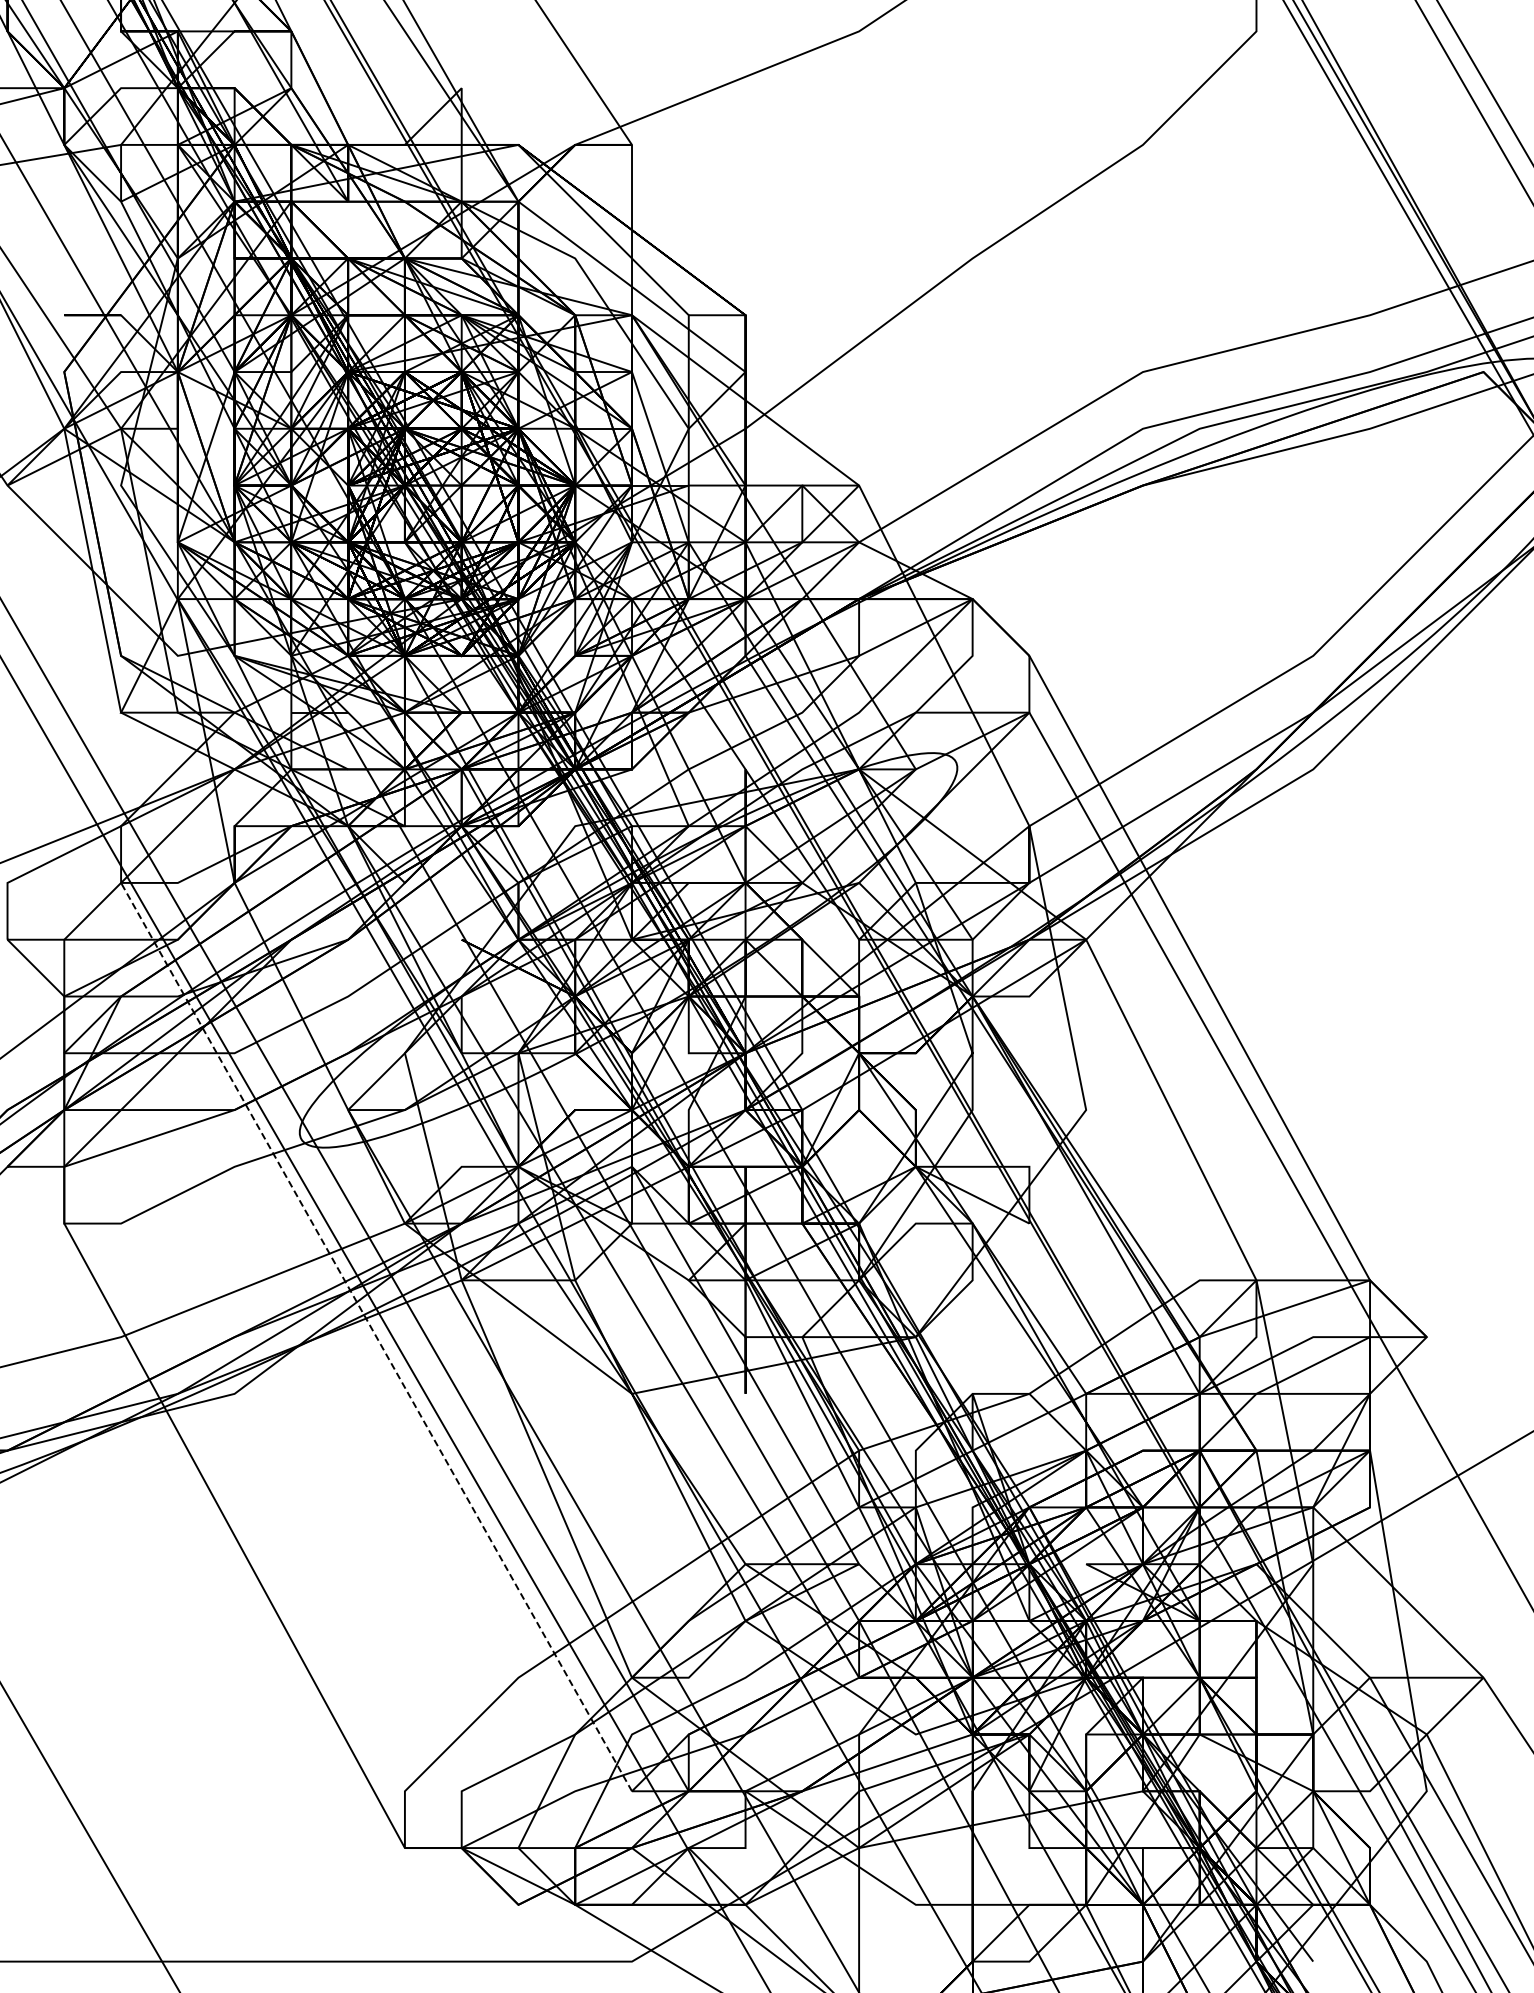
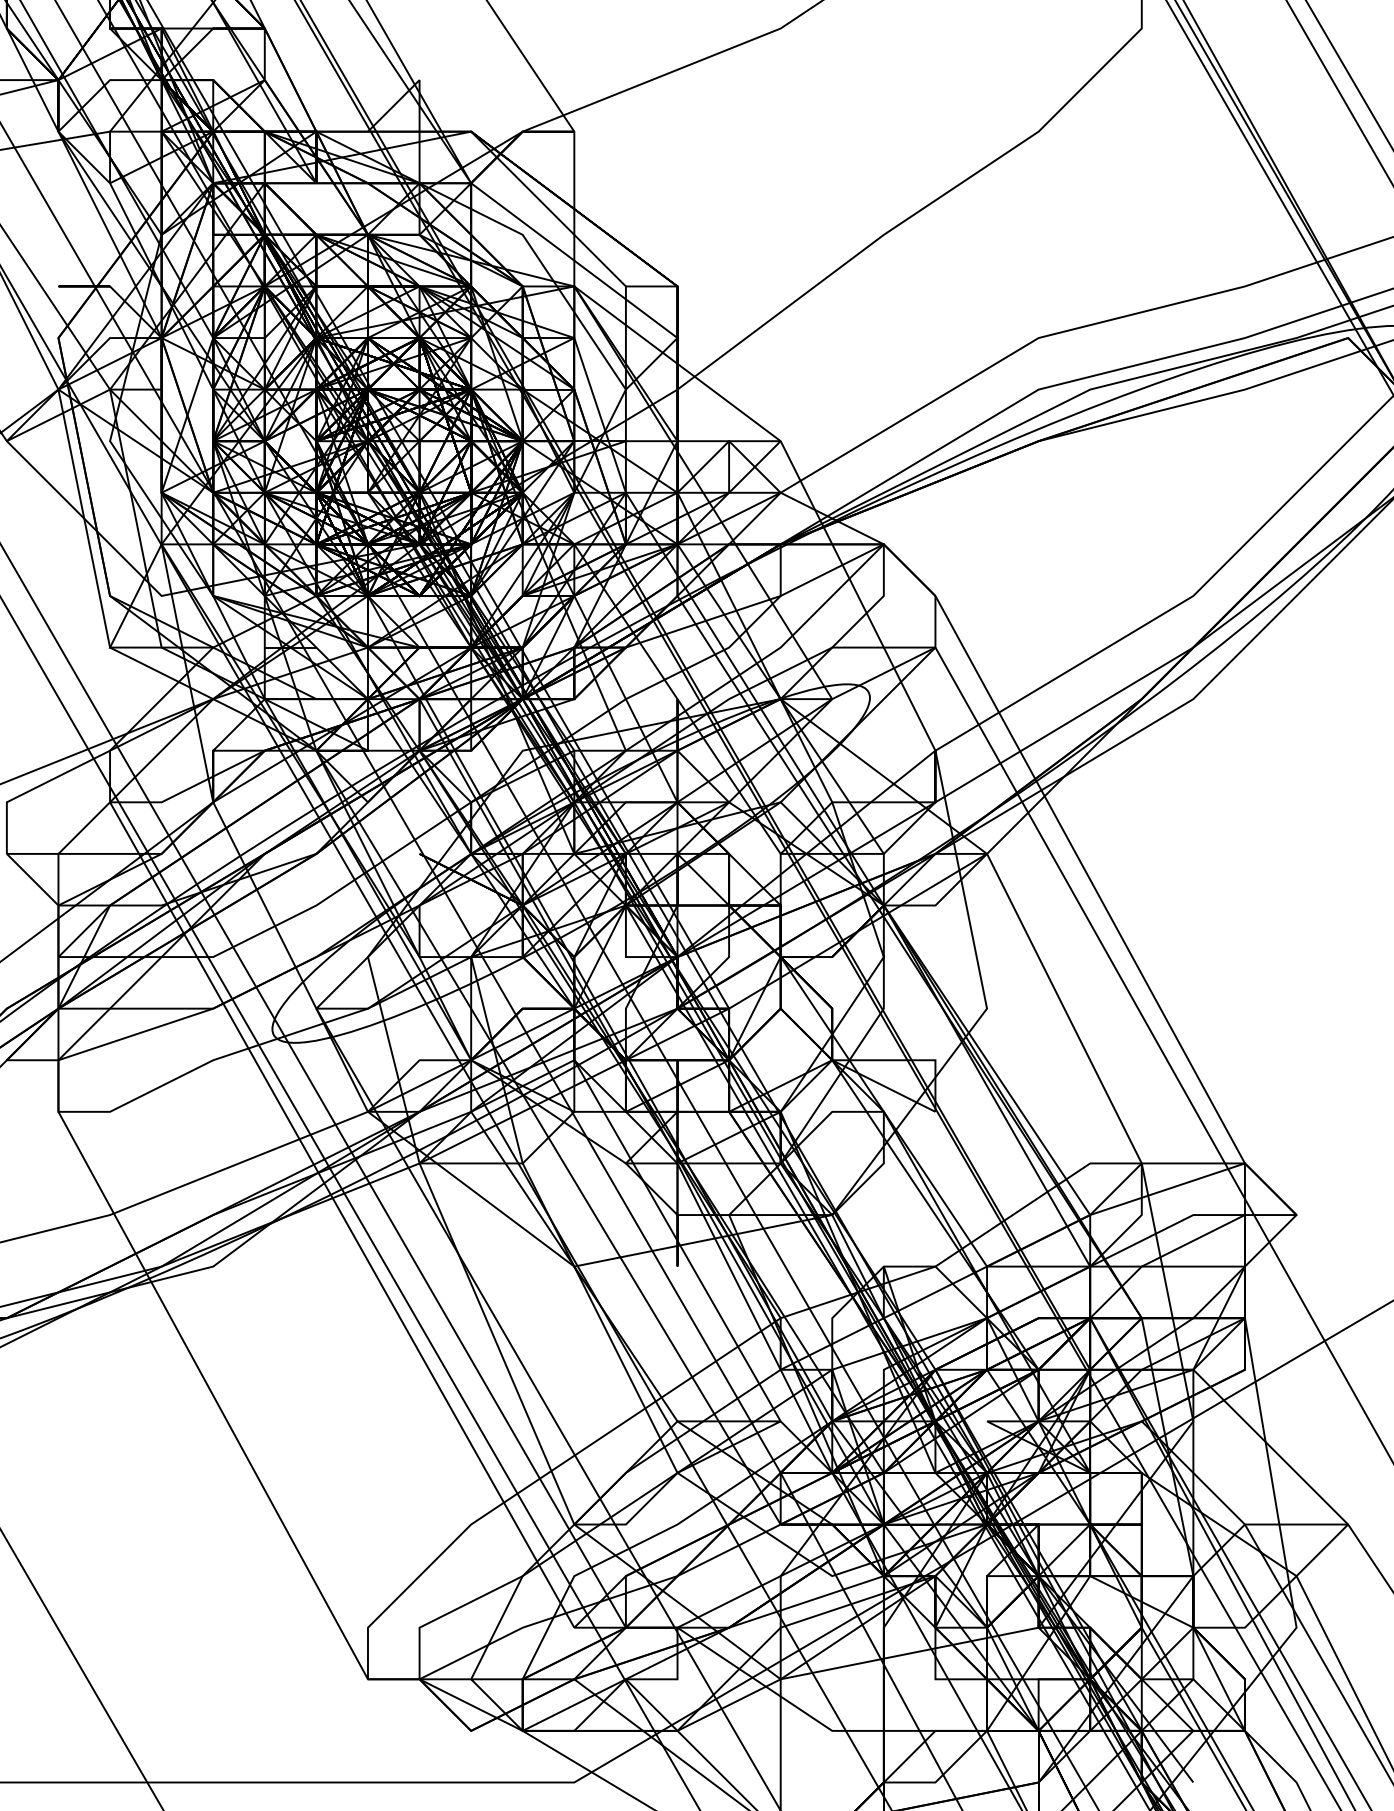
line: (376, 1336) -> (342, 1214), dashed -> solid

